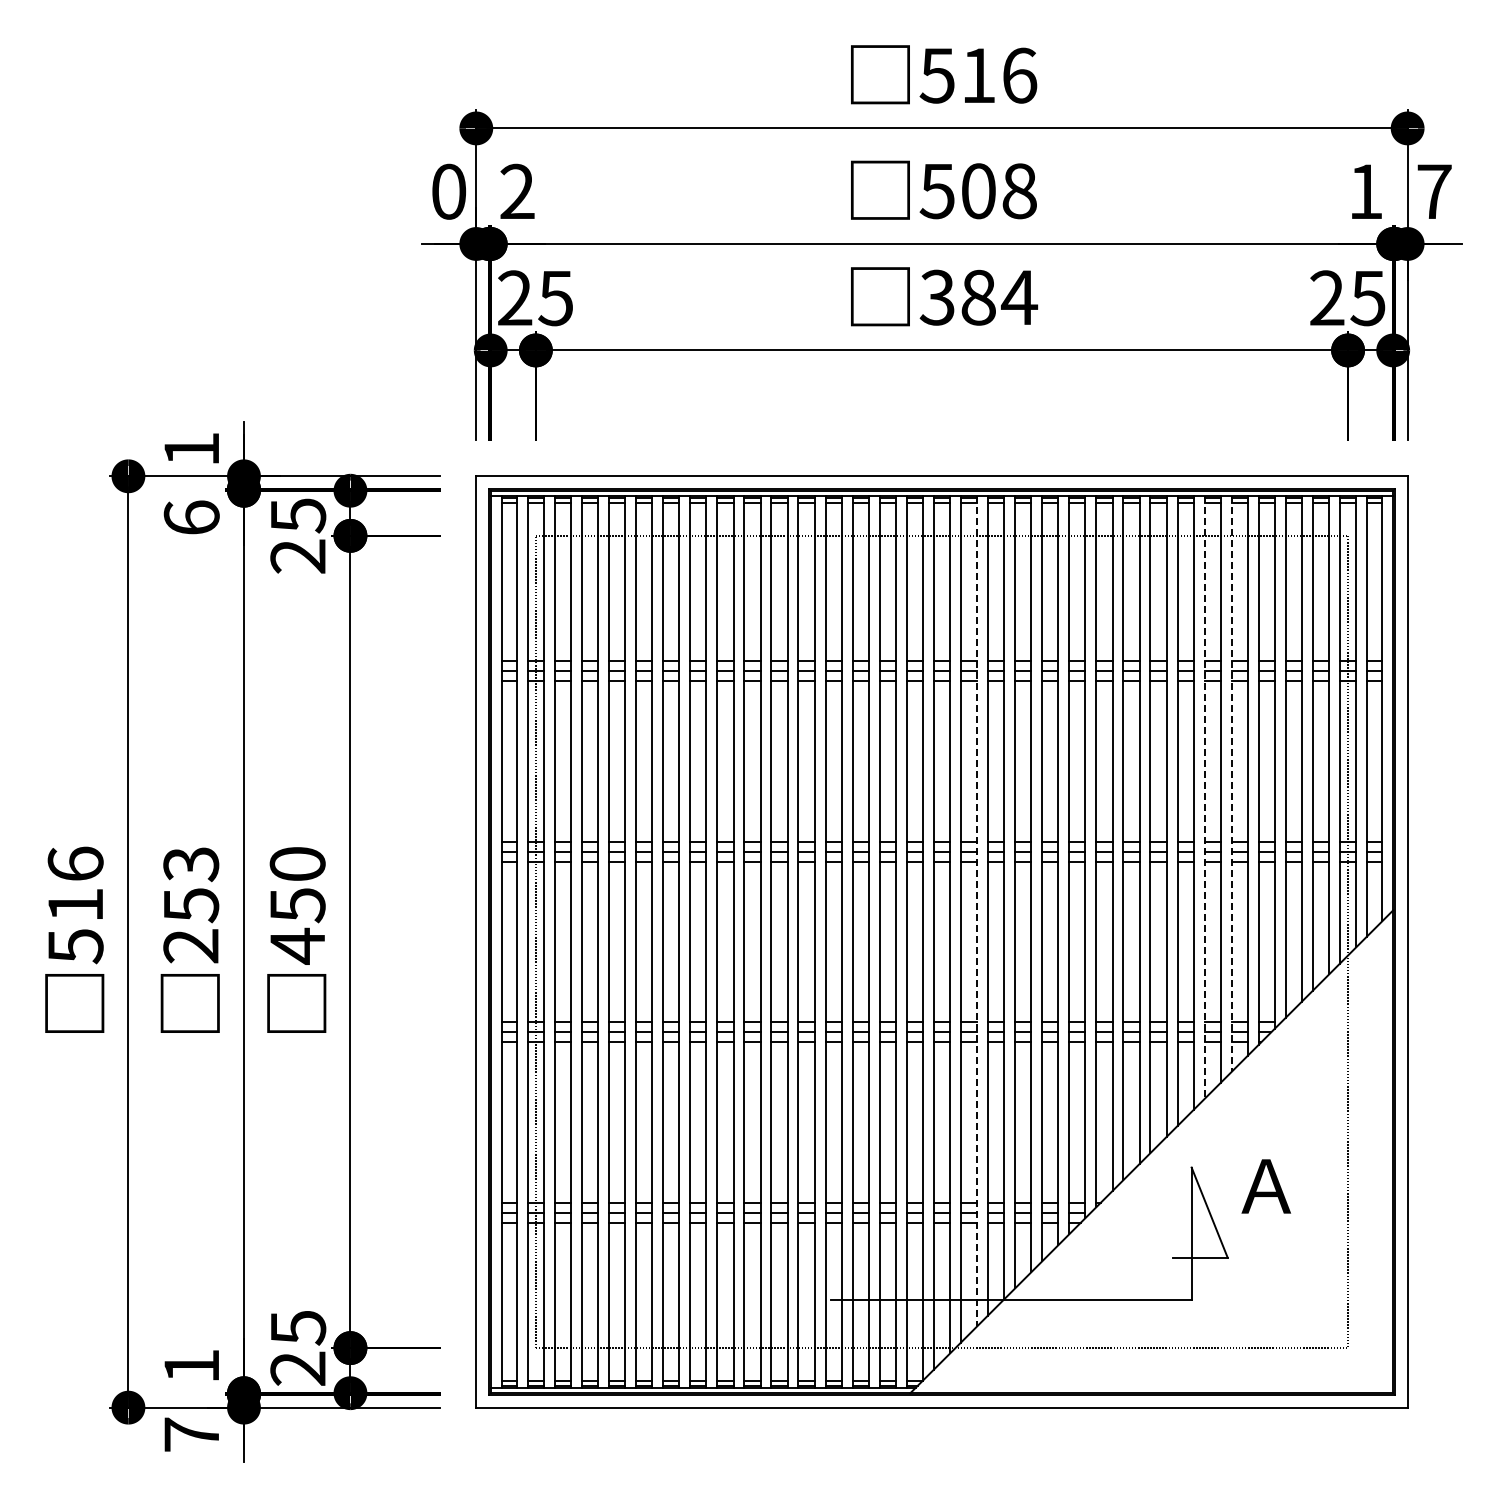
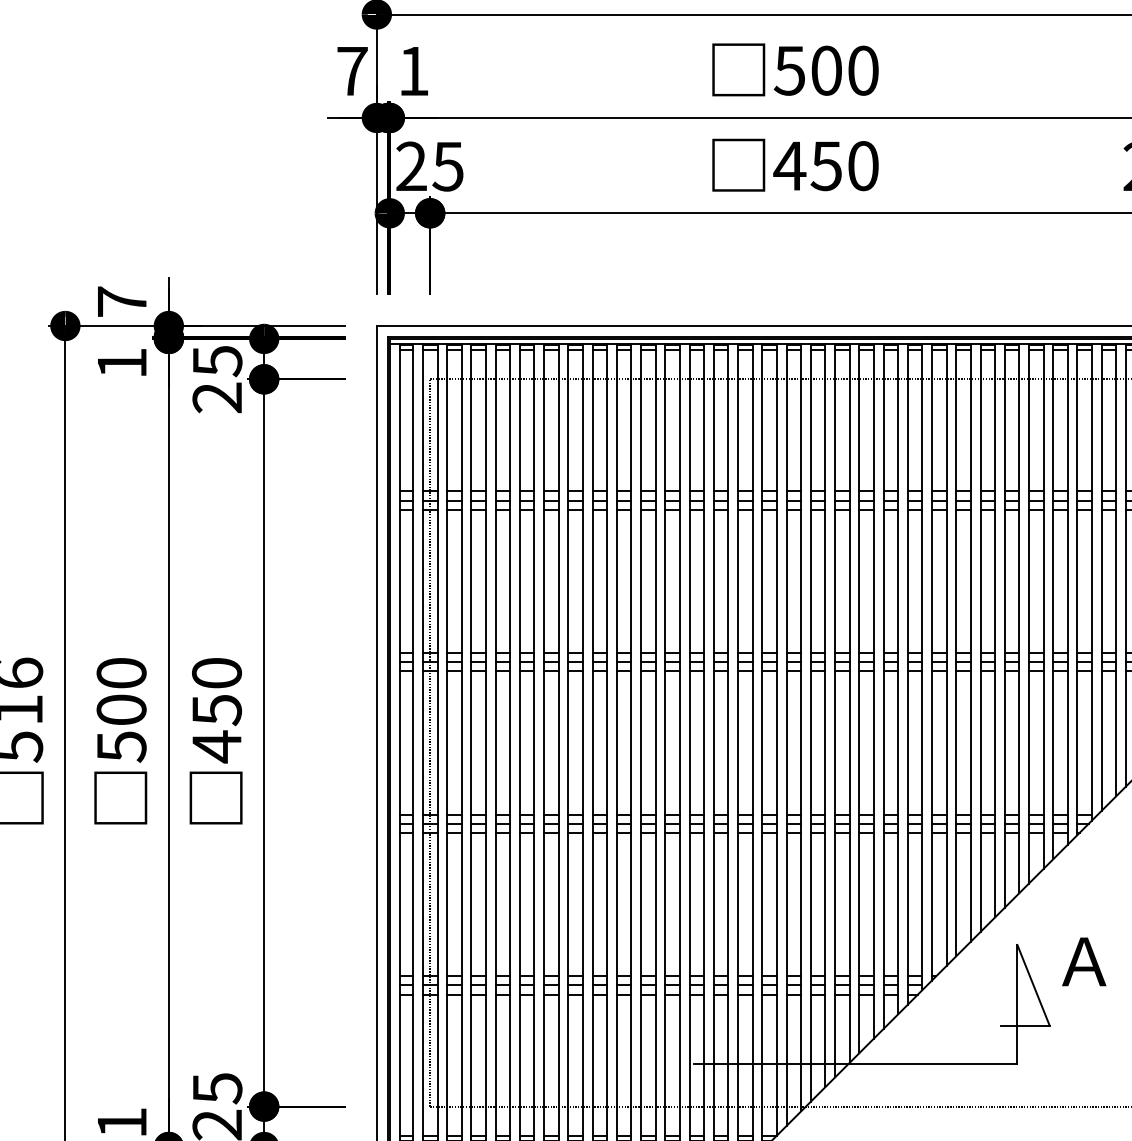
text: (517, 190) -> (413, 70), 2 -> 1
text: (449, 191) -> (352, 70), 0 -> 7
text: (1019, 191) -> (863, 70), 508 -> 500
text: (978, 297) -> (826, 165), 384 -> 450
text: (191, 449) -> (121, 302), 1 -> 7
text: (191, 517) -> (121, 362), 6 -> 1
line: (1231, 784) -> (1053, 601), dashed -> solid
line: (1204, 798) -> (1028, 614), dashed -> solid
text: (191, 905) -> (121, 710), 253 -> 500
line: (977, 911) -> (825, 715), dashed -> solid

